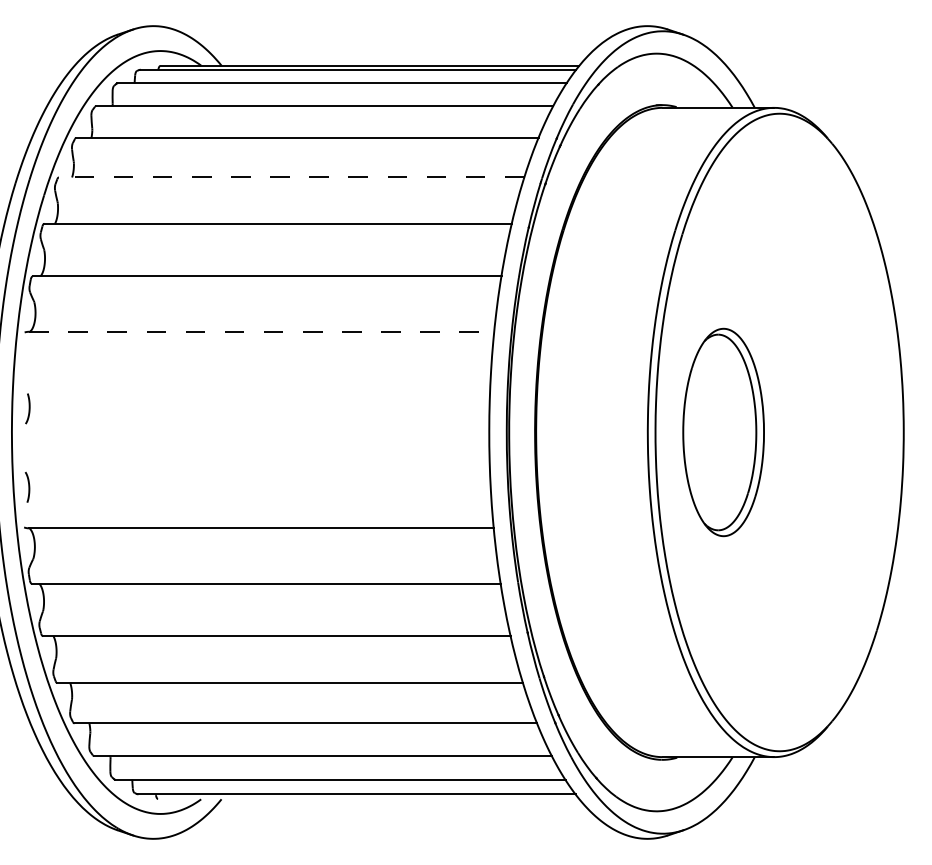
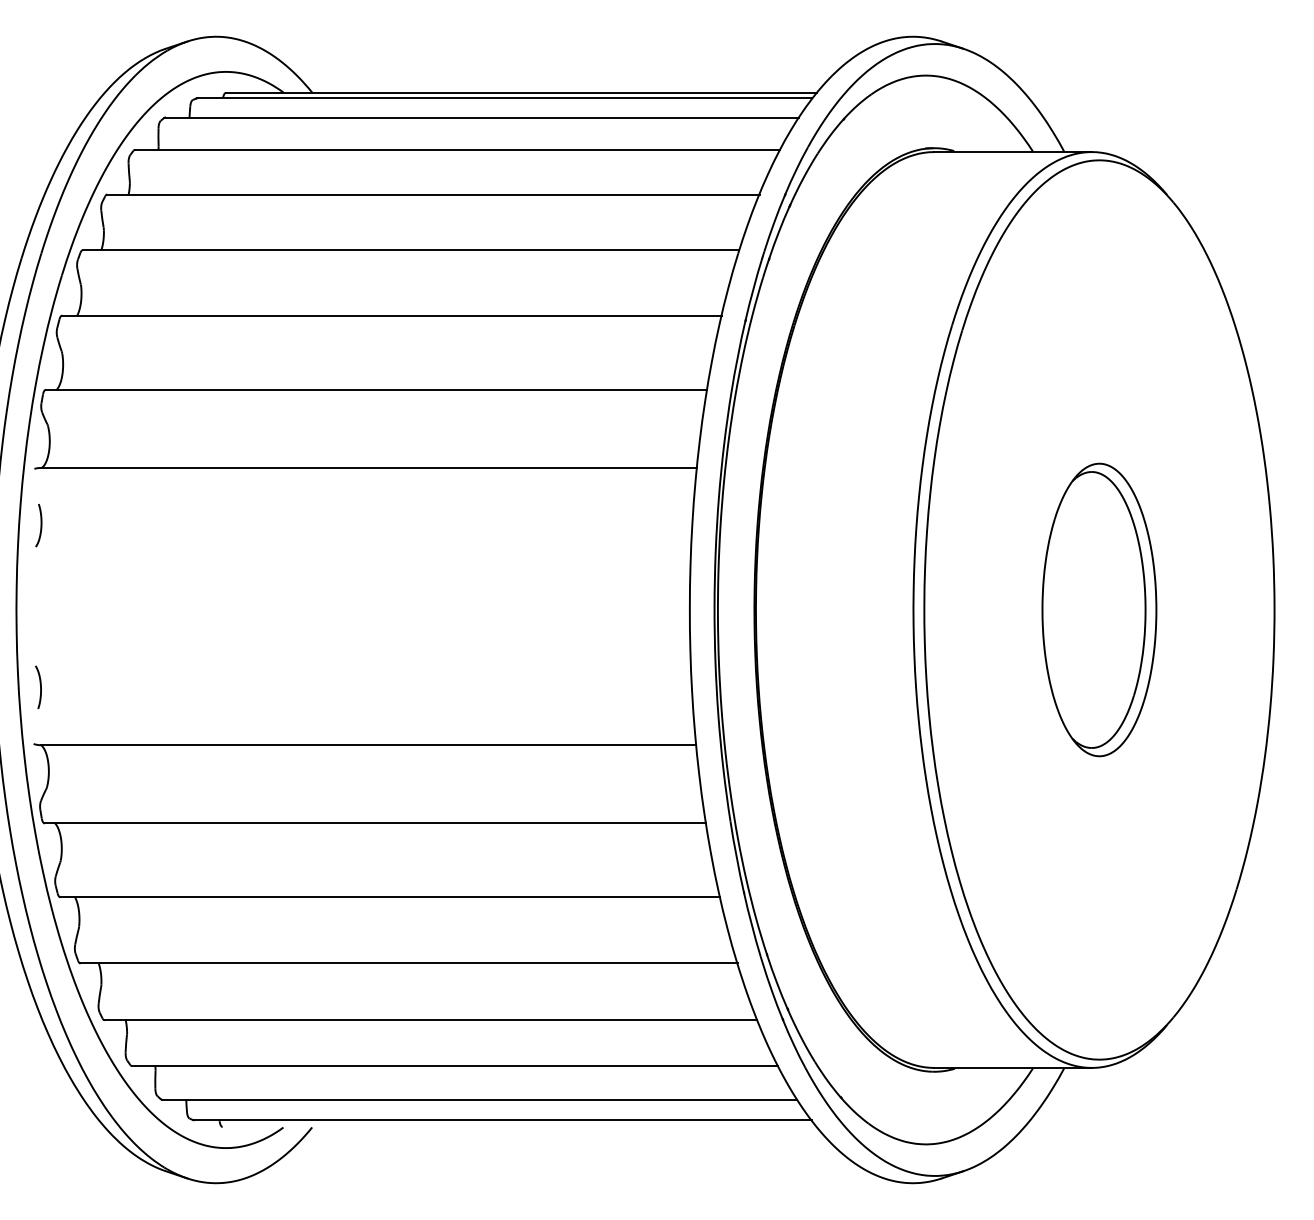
line: (291, 177) -> (410, 250), dashed -> solid
line: (262, 331) -> (369, 467), dashed -> solid
curve: (28, 408) -> (40, 525), moved
part: (723, 432) -> (1099, 609), moved

